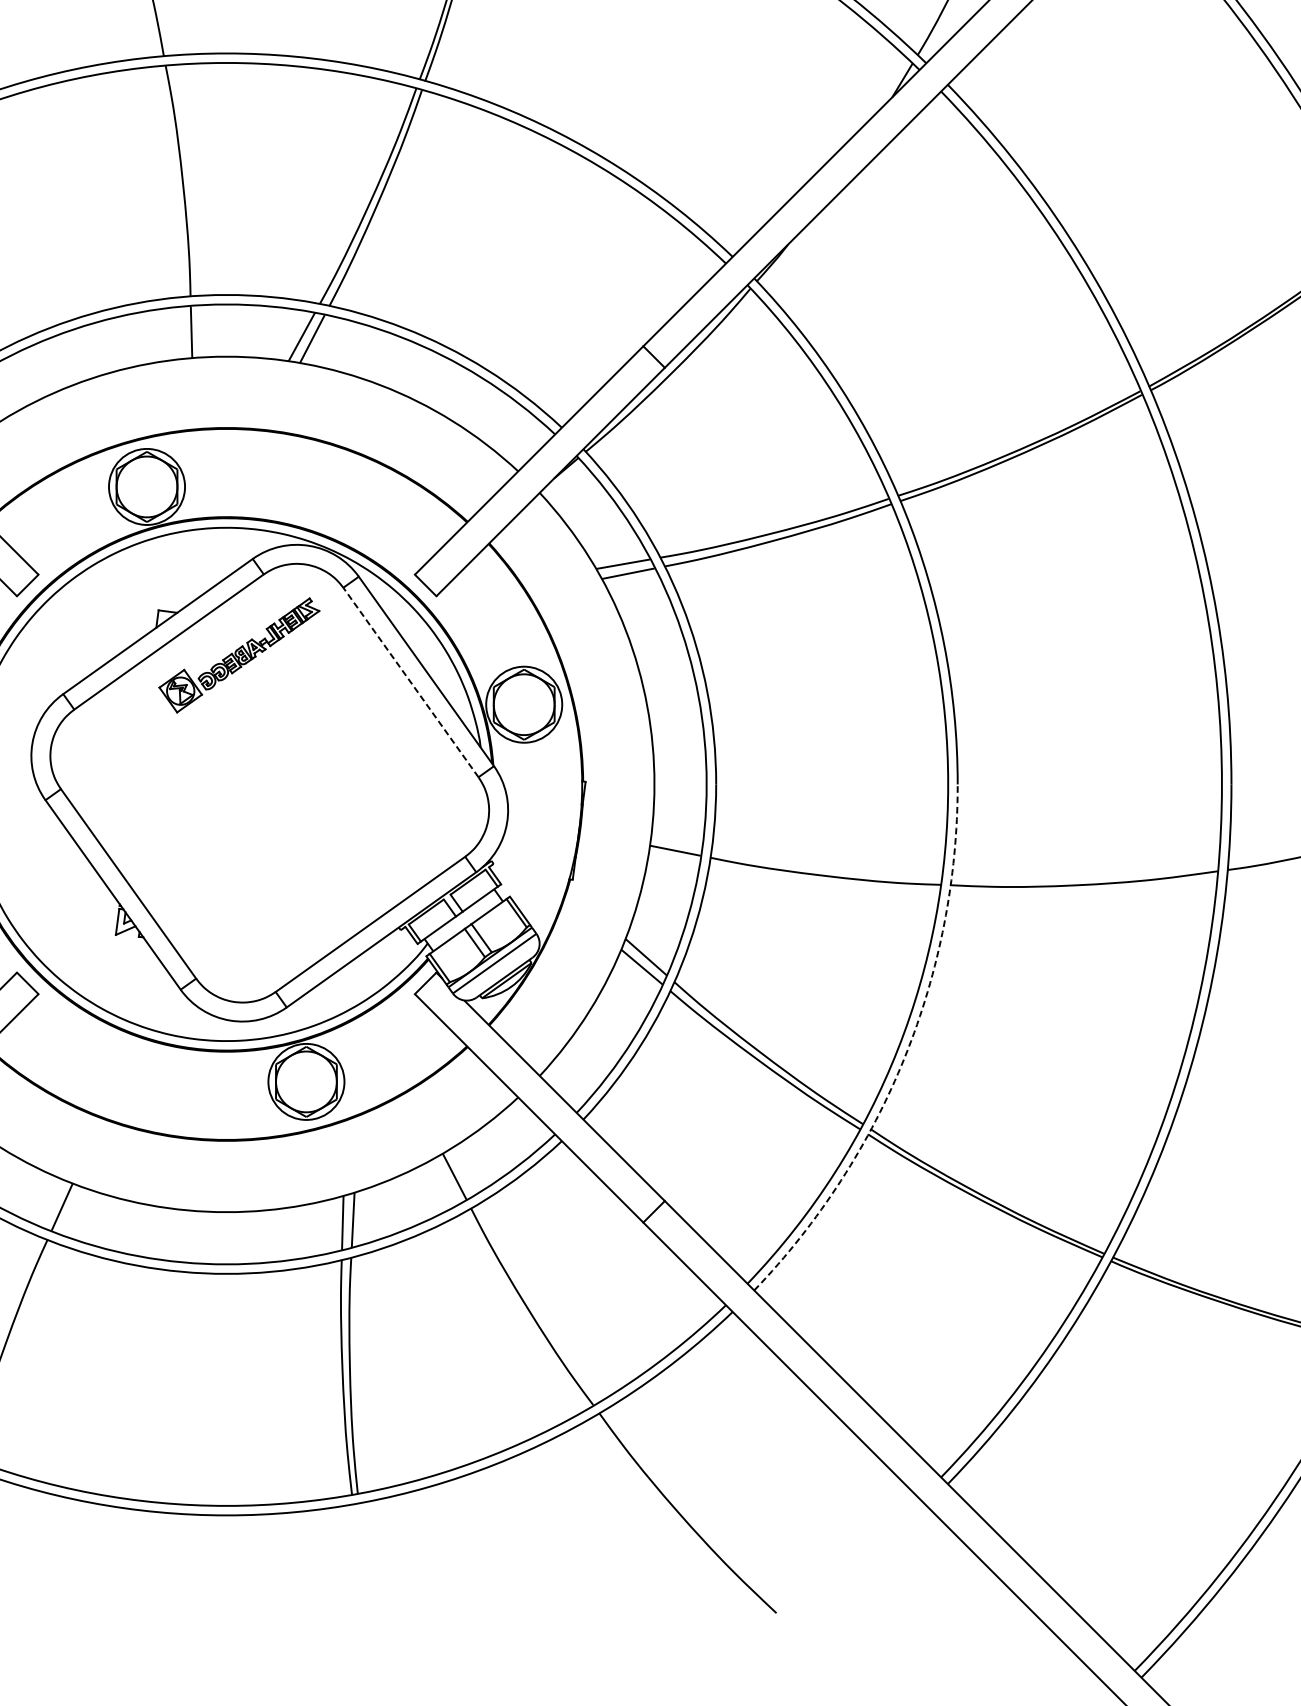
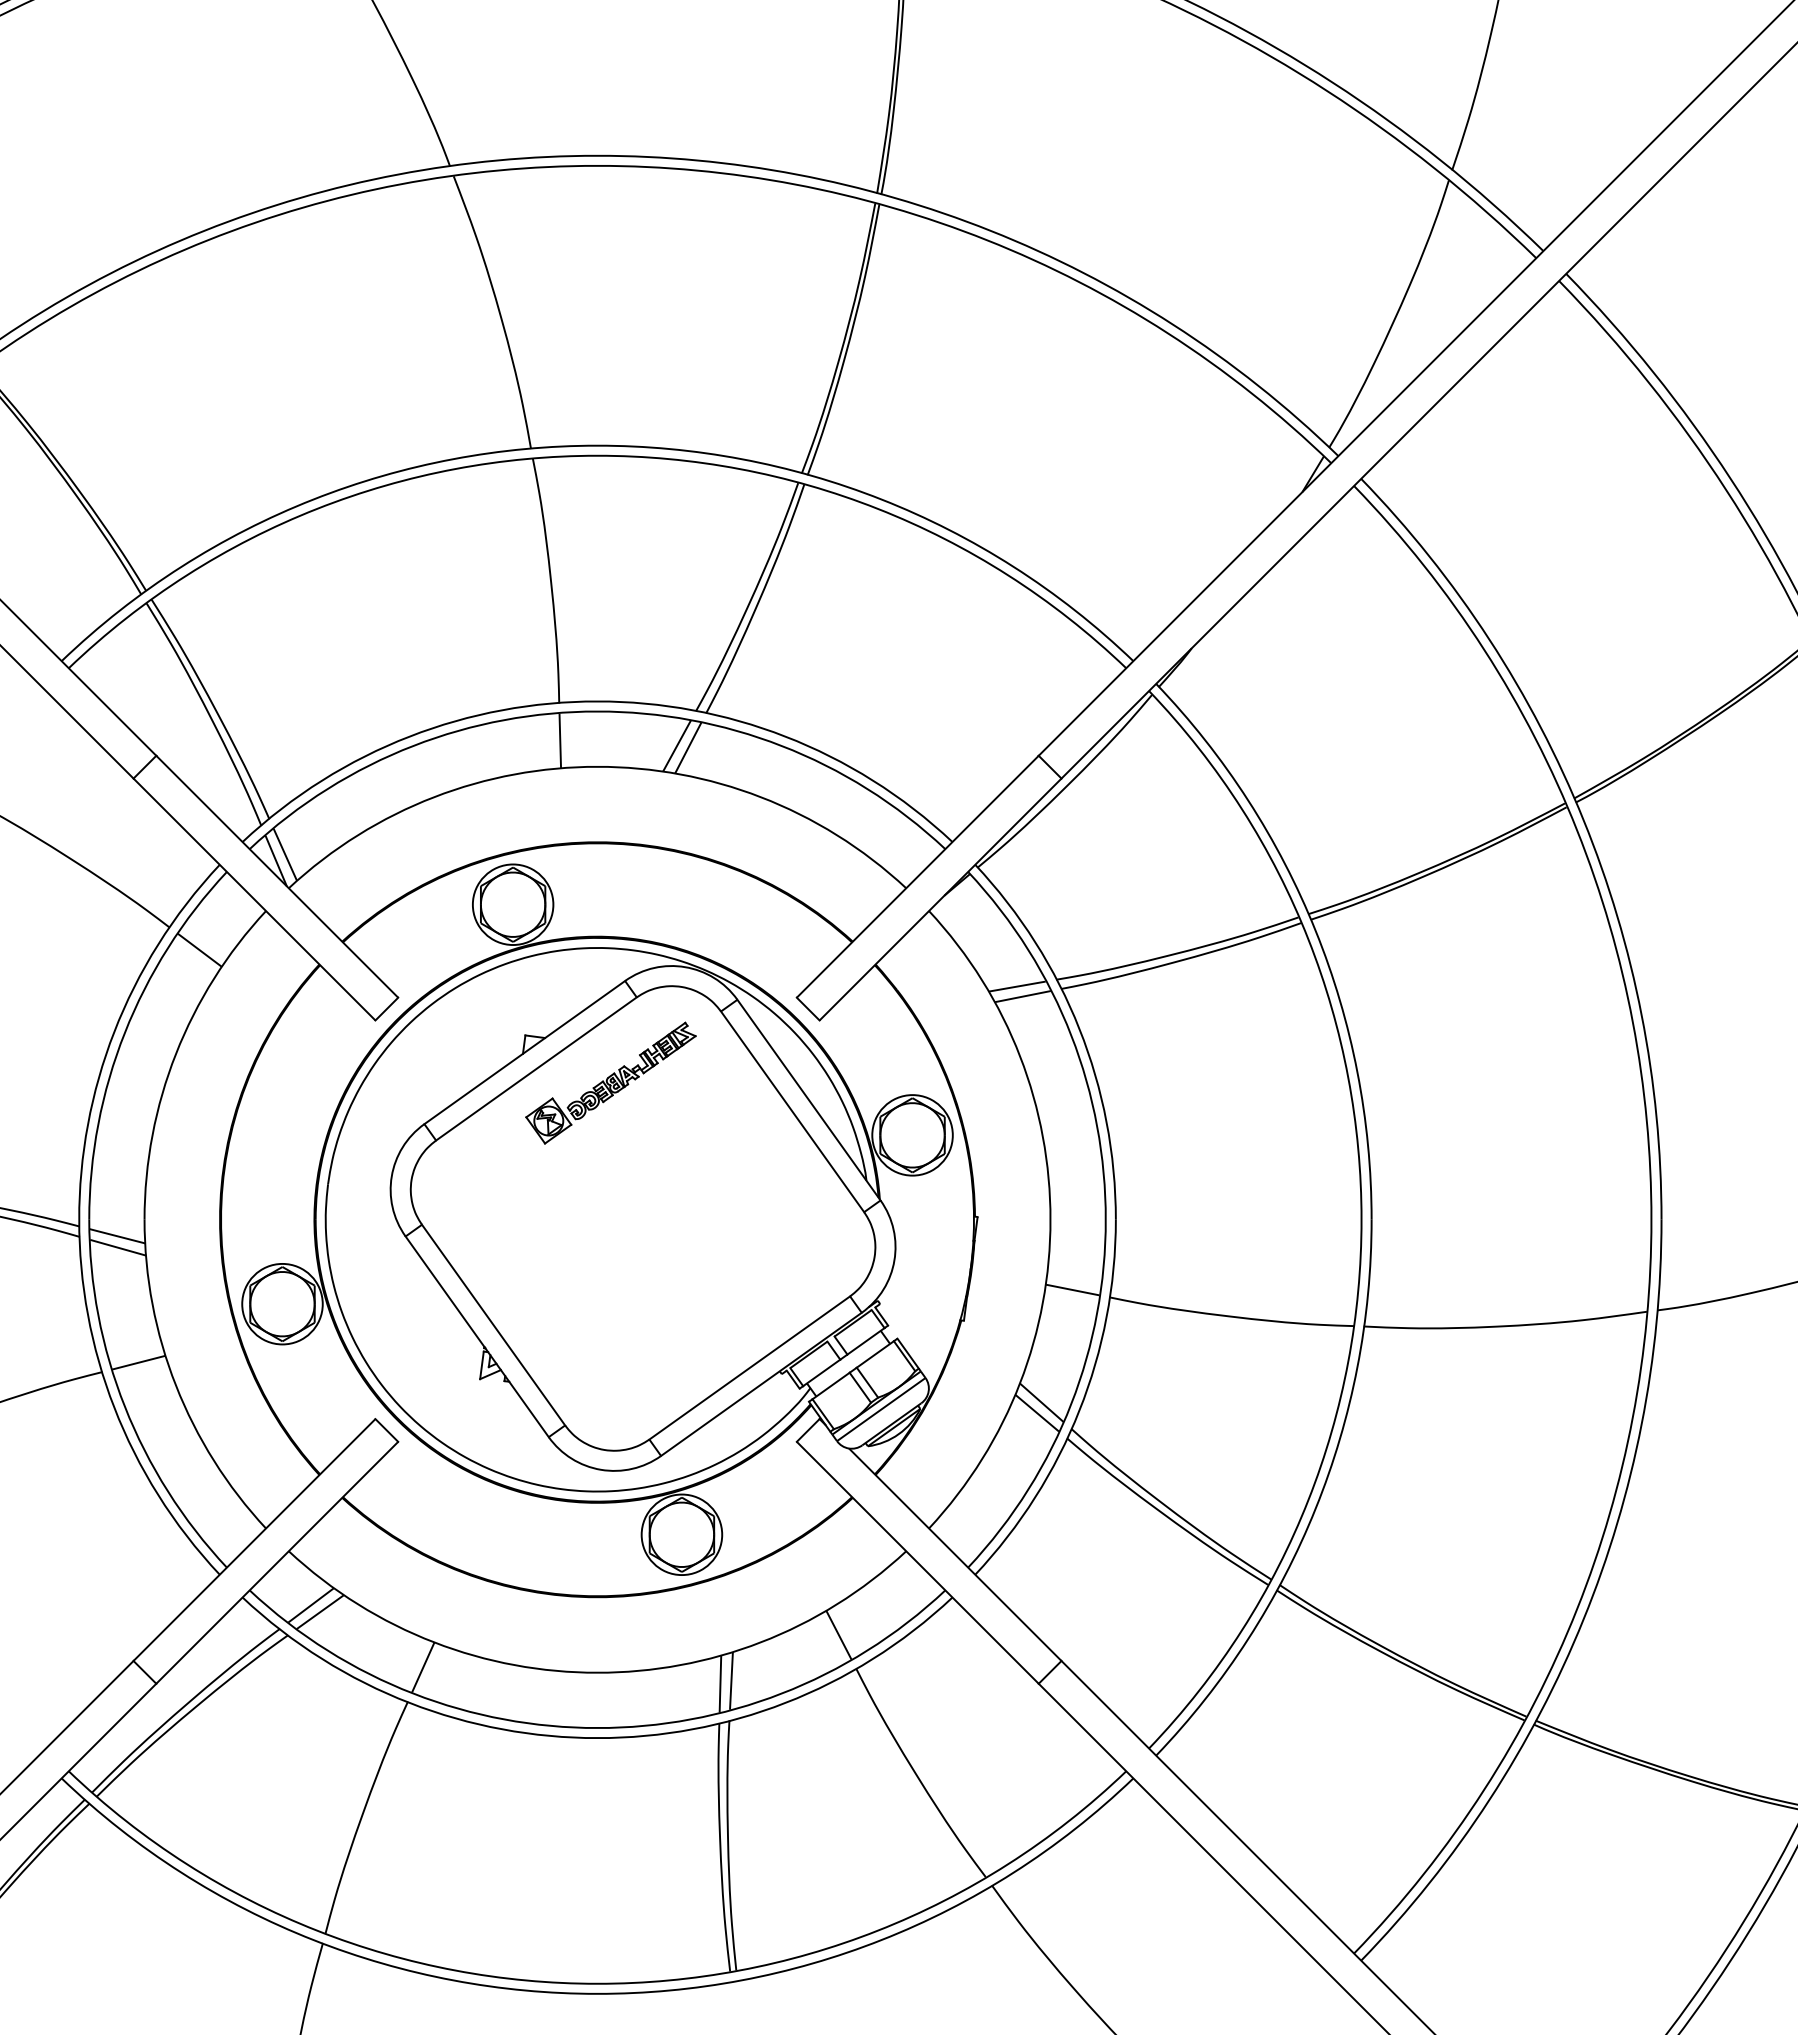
line: (410, 682) -> (792, 1111), dashed -> solid
arc: (904, 1057) -> (1315, 1508), dashed -> solid

